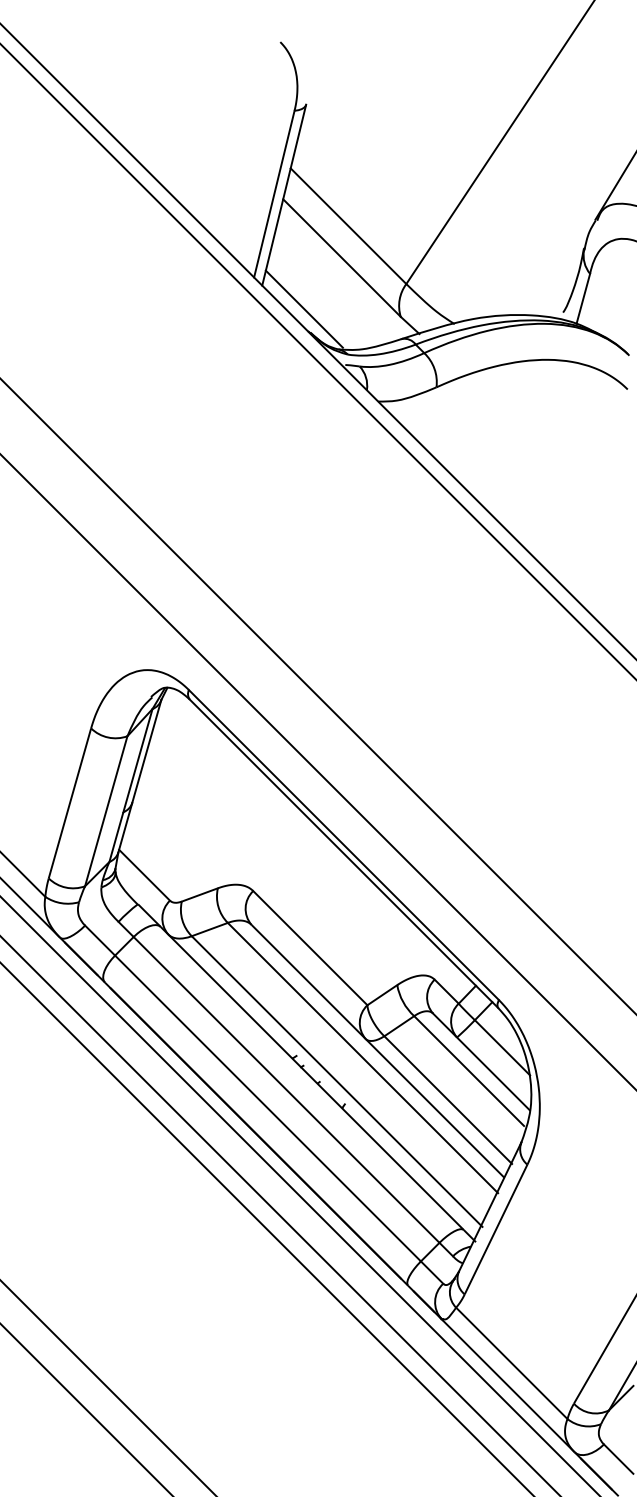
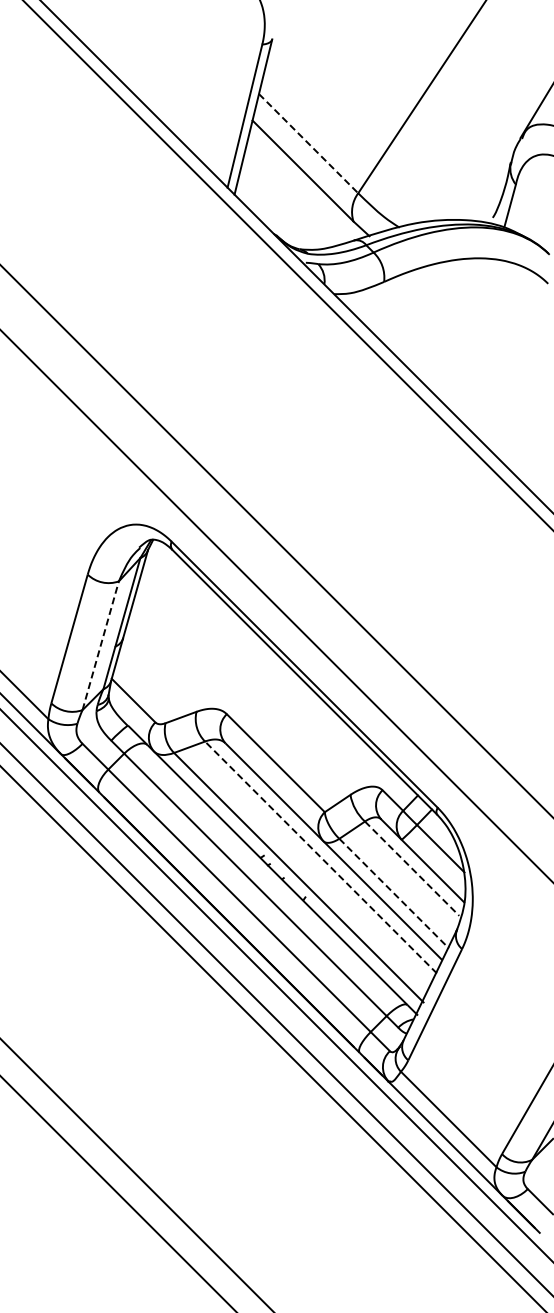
line: (348, 227) -> (308, 144), solid -> dashed
line: (304, 308) -> (270, 214), removed
line: (106, 810) -> (100, 645), solid -> dashed
line: (363, 1058) -> (321, 857), solid -> dashed
line: (469, 1070) -> (412, 868), solid -> dashed
line: (448, 1099) -> (394, 893), solid -> dashed

